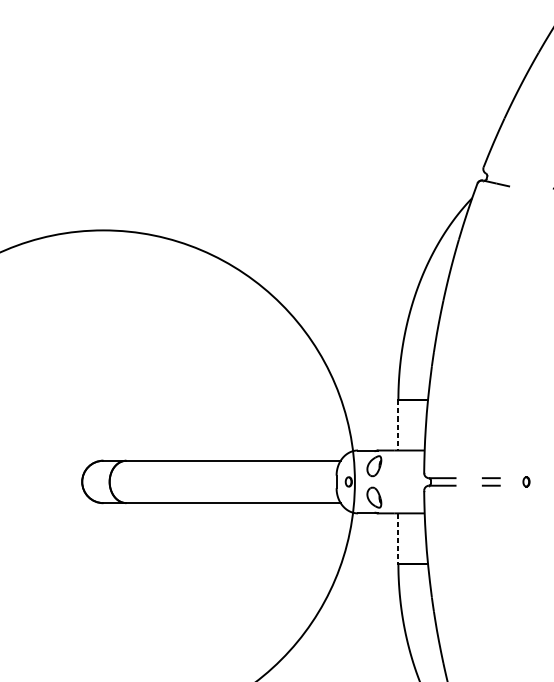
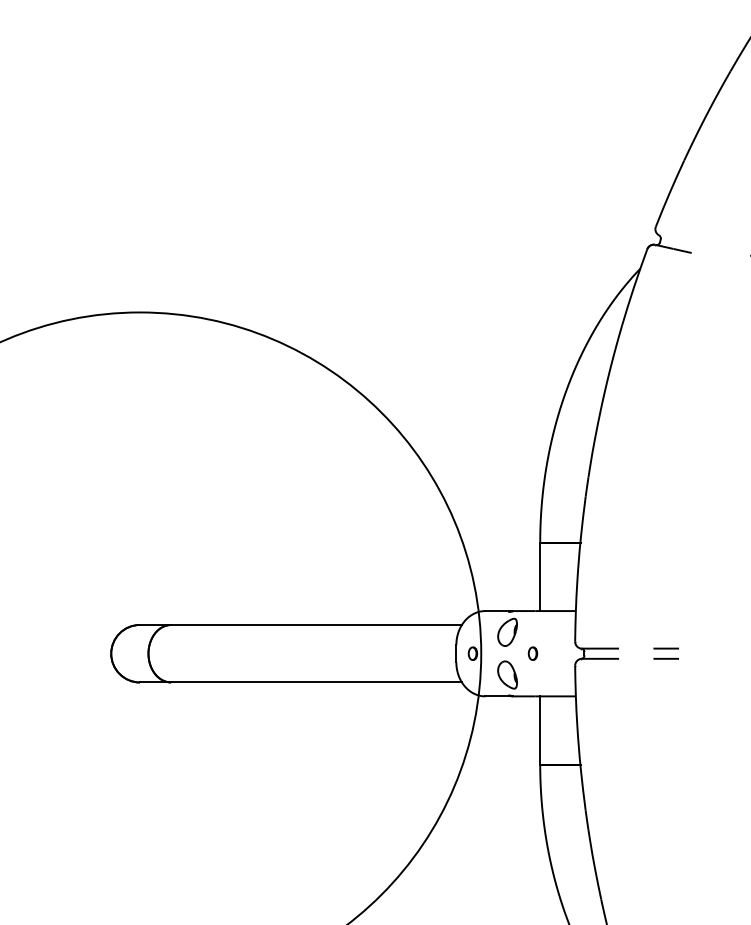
line: (398, 425) -> (540, 577), dashed -> solid
part: (526, 481) -> (532, 653), moved
line: (398, 539) -> (540, 731), dashed -> solid

